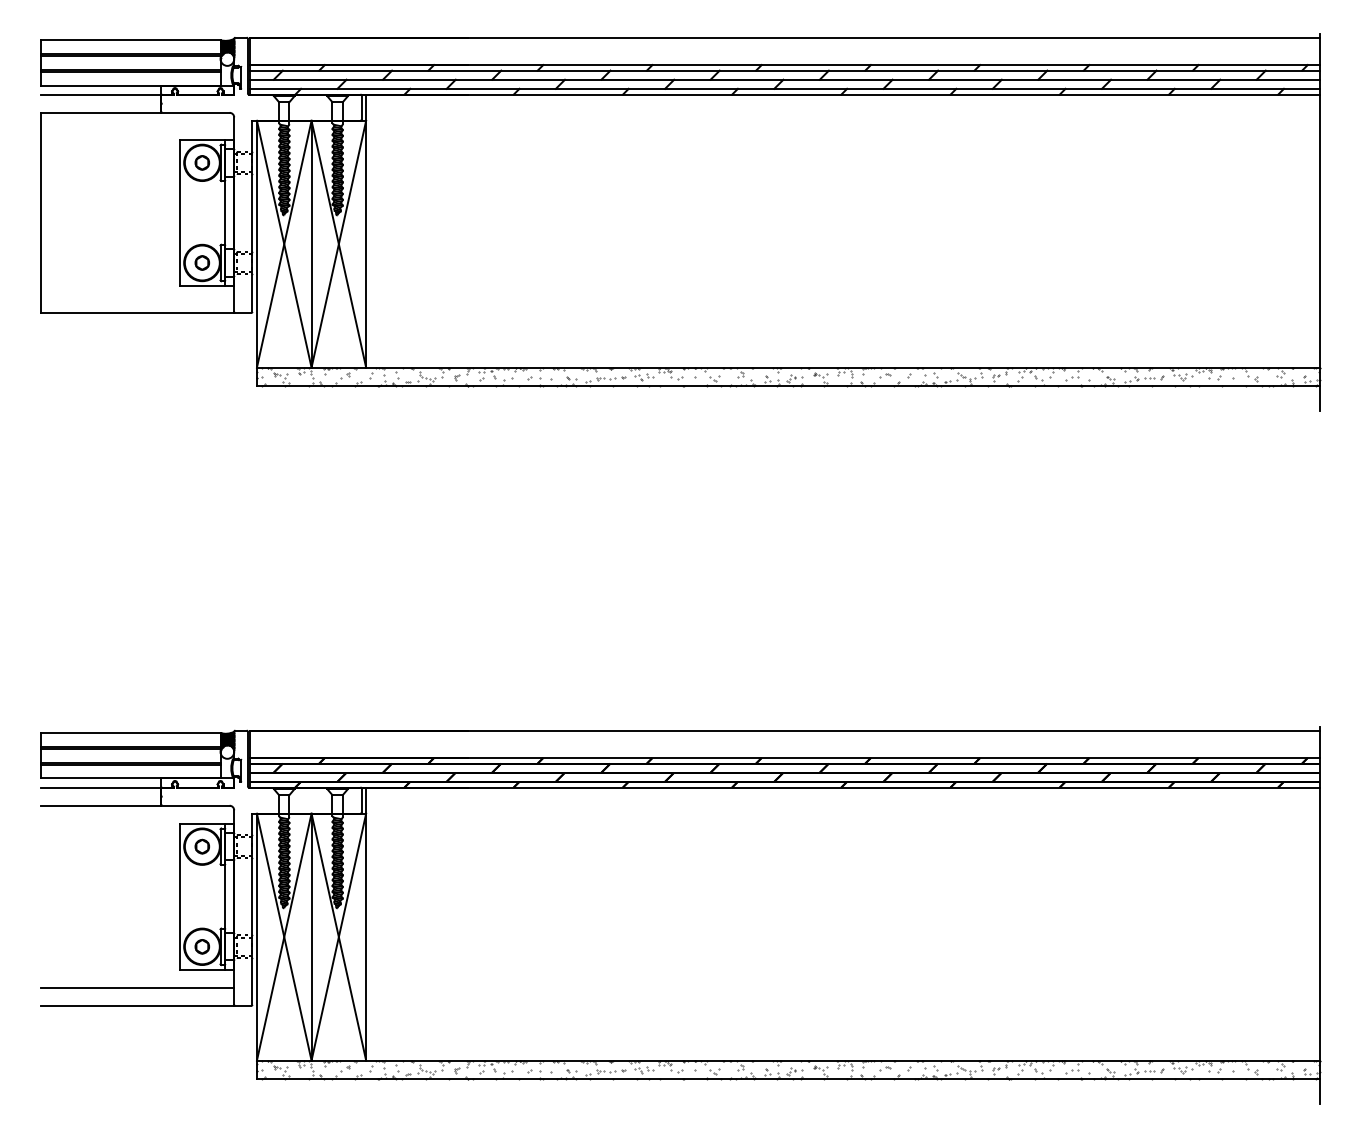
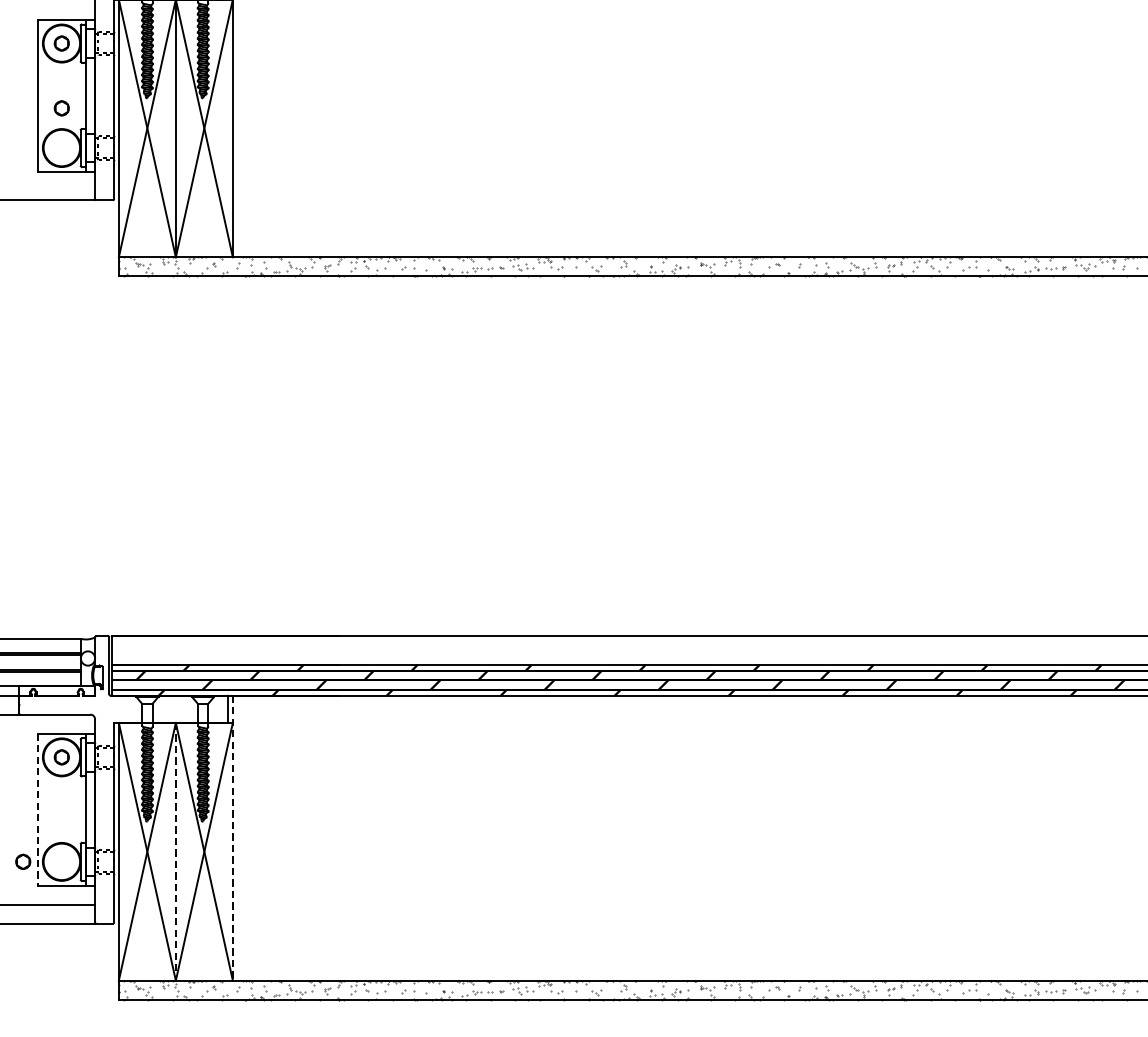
circle: (201, 262) -> (60, 107), moved
hatch: (226, 741) -> (87, 647), removed
line: (179, 896) -> (38, 809), solid -> dashed
line: (366, 924) -> (233, 838), solid -> dashed
line: (311, 937) -> (175, 852), solid -> dashed
circle: (201, 946) -> (22, 861), moved

